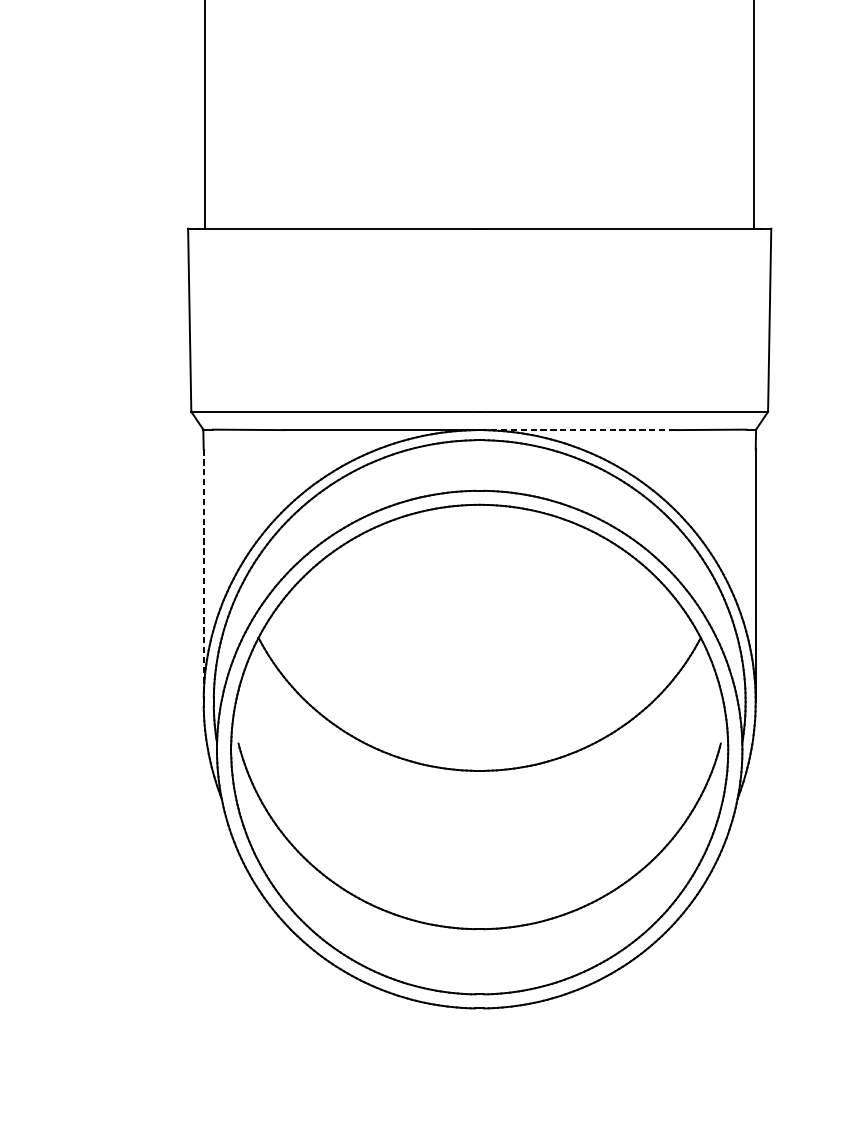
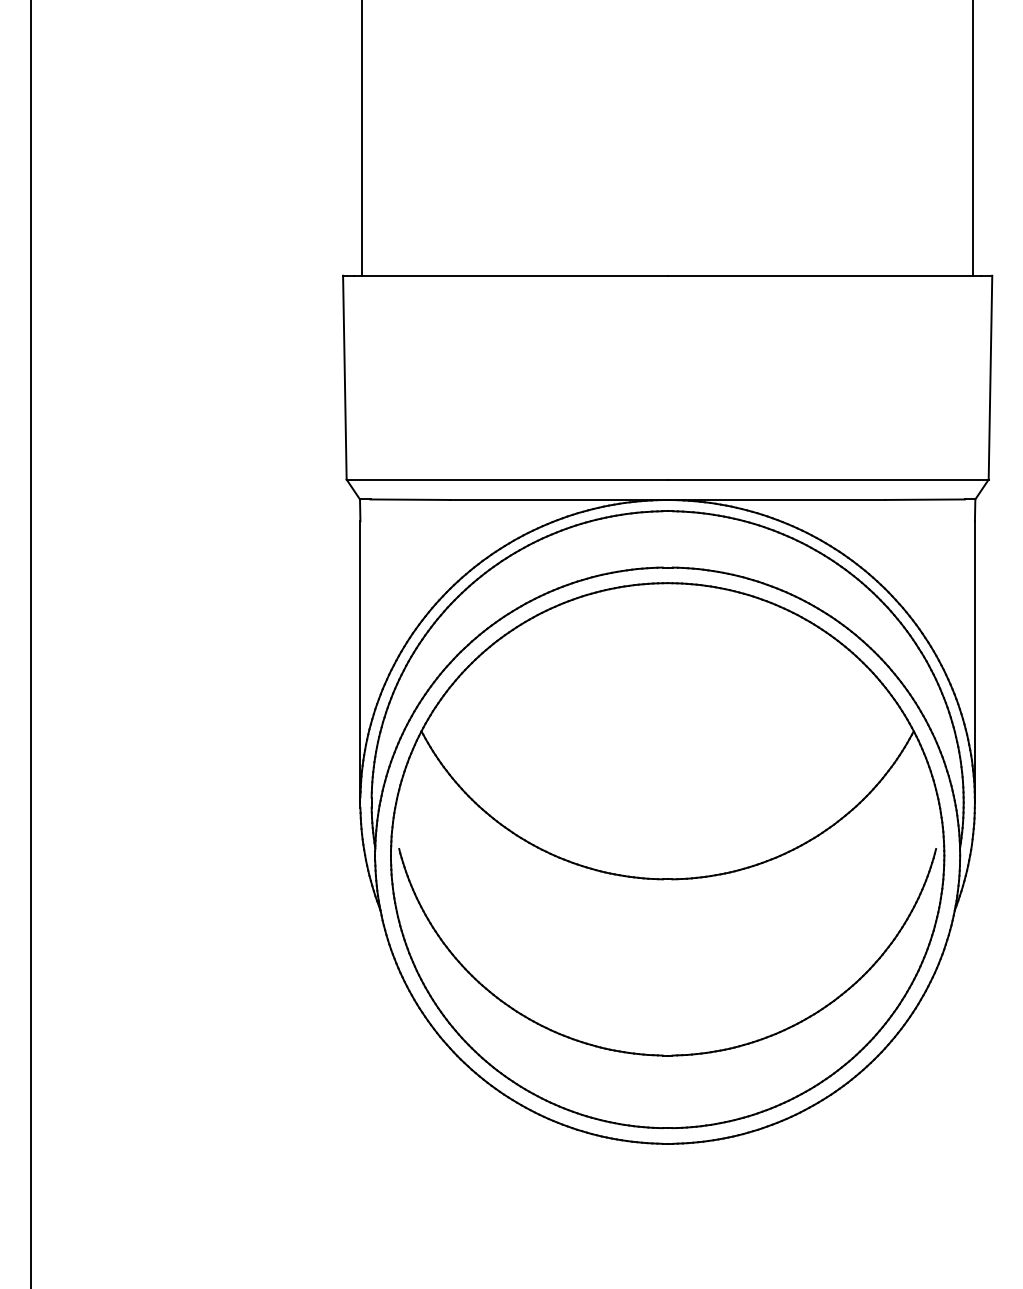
line: (577, 429) -> (776, 499), dashed -> solid
line: (203, 576) -> (360, 662), dashed -> solid

